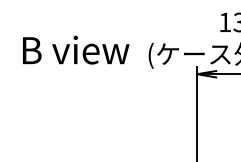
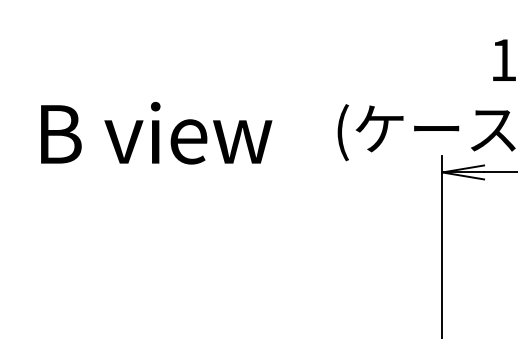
text: (76, 49) -> (157, 131), moved

